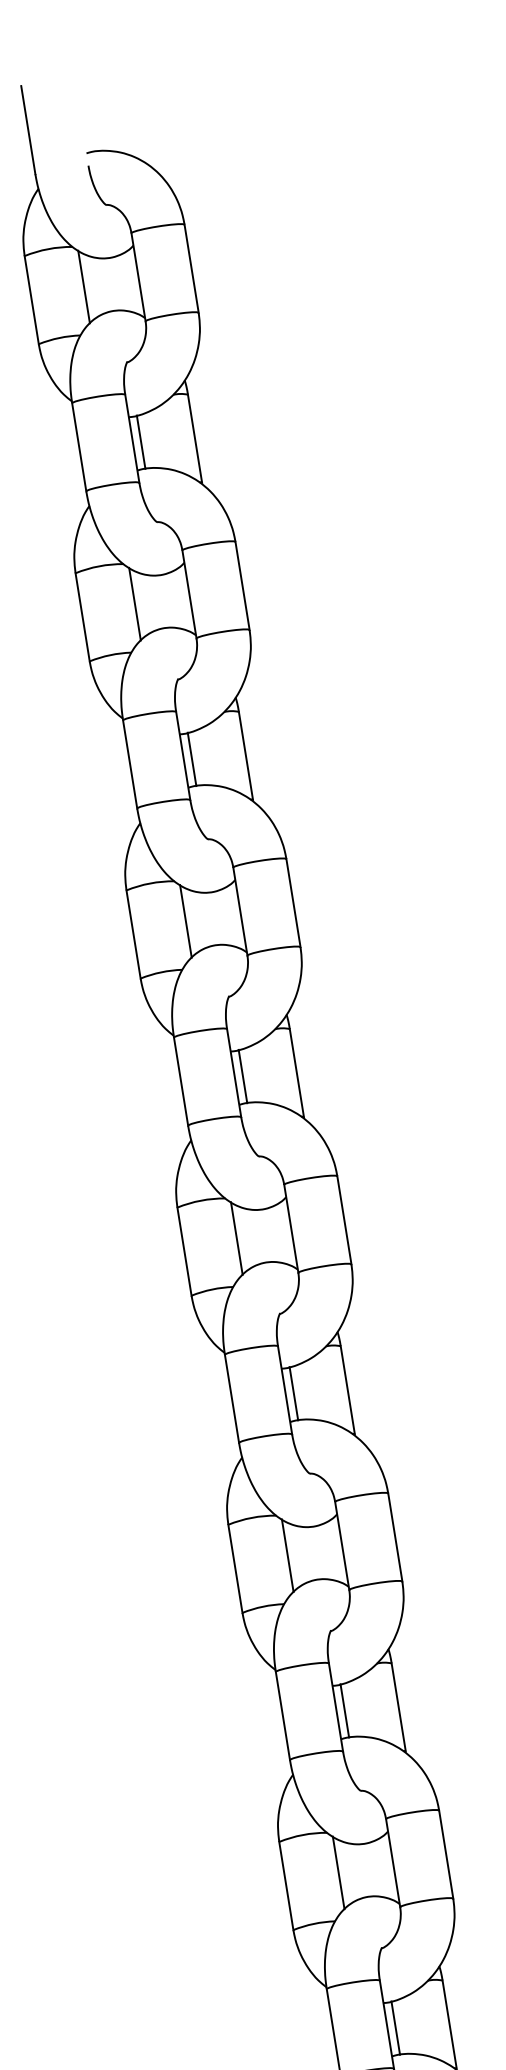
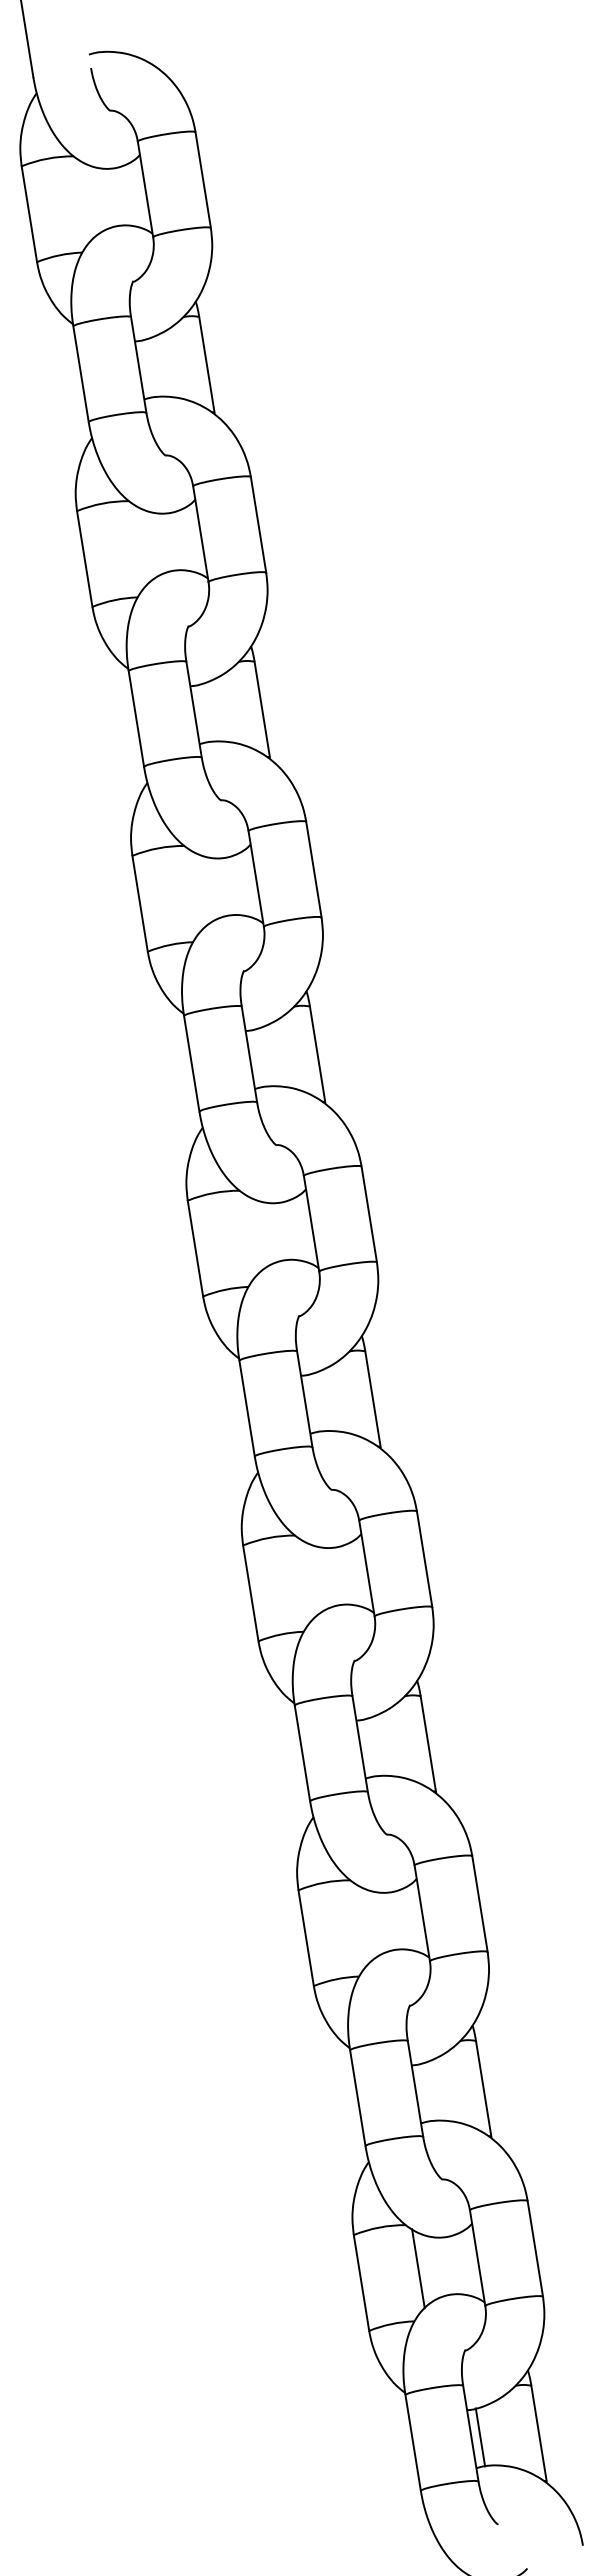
line: (83, 286) -> (85, 199), removed
line: (140, 442) -> (147, 368), removed
line: (134, 603) -> (141, 544), removed
line: (191, 759) -> (203, 713), removed
line: (185, 921) -> (196, 889), removed
line: (242, 1076) -> (258, 1058), removed
line: (236, 1237) -> (252, 1233), removed
line: (294, 1394) -> (314, 1403), removed
line: (287, 1555) -> (307, 1578), removed
line: (344, 1710) -> (369, 1747), removed
line: (338, 1872) -> (362, 1923), removed
line: (395, 2027) -> (424, 2092), removed

